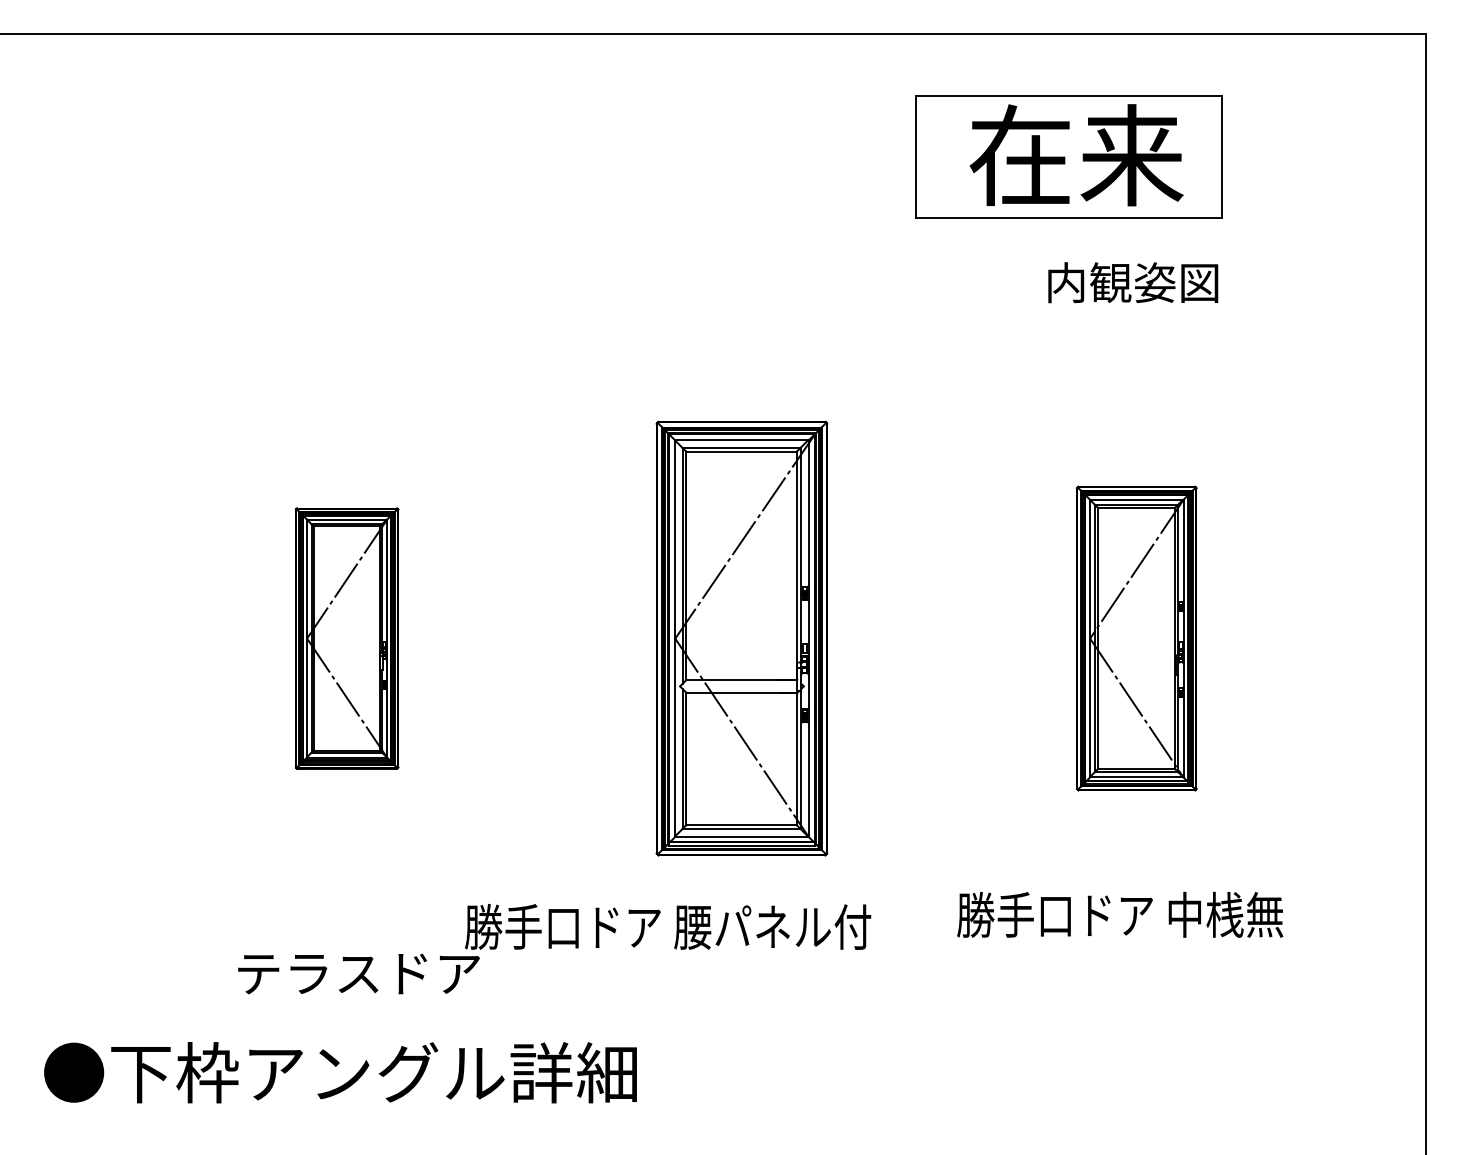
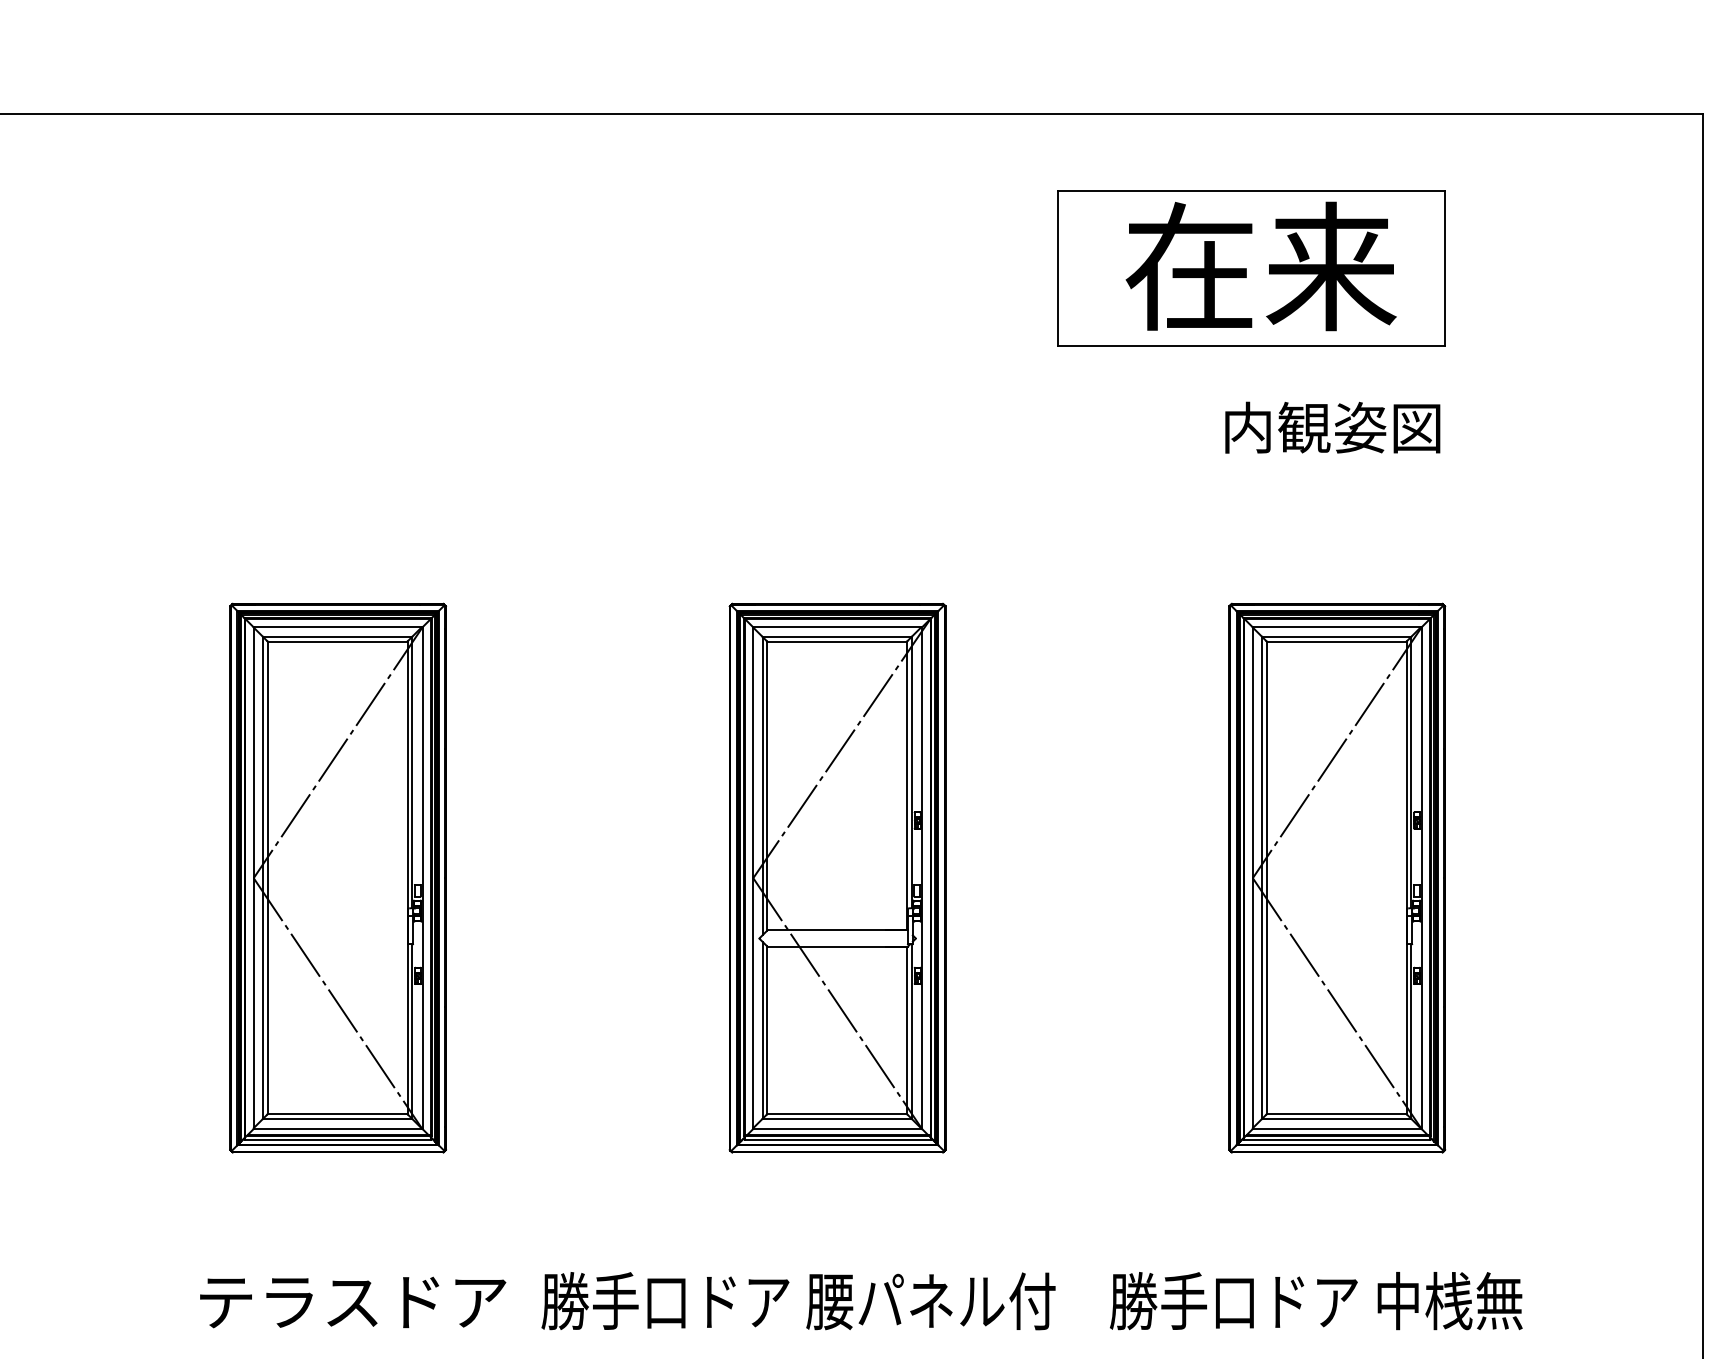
part: (346, 638) -> (337, 877), size x1.67
part: (1136, 638) -> (1336, 877), size x1.43
text: (1120, 914) -> (1316, 1300), moved
text: (668, 926) -> (799, 1300), moved

